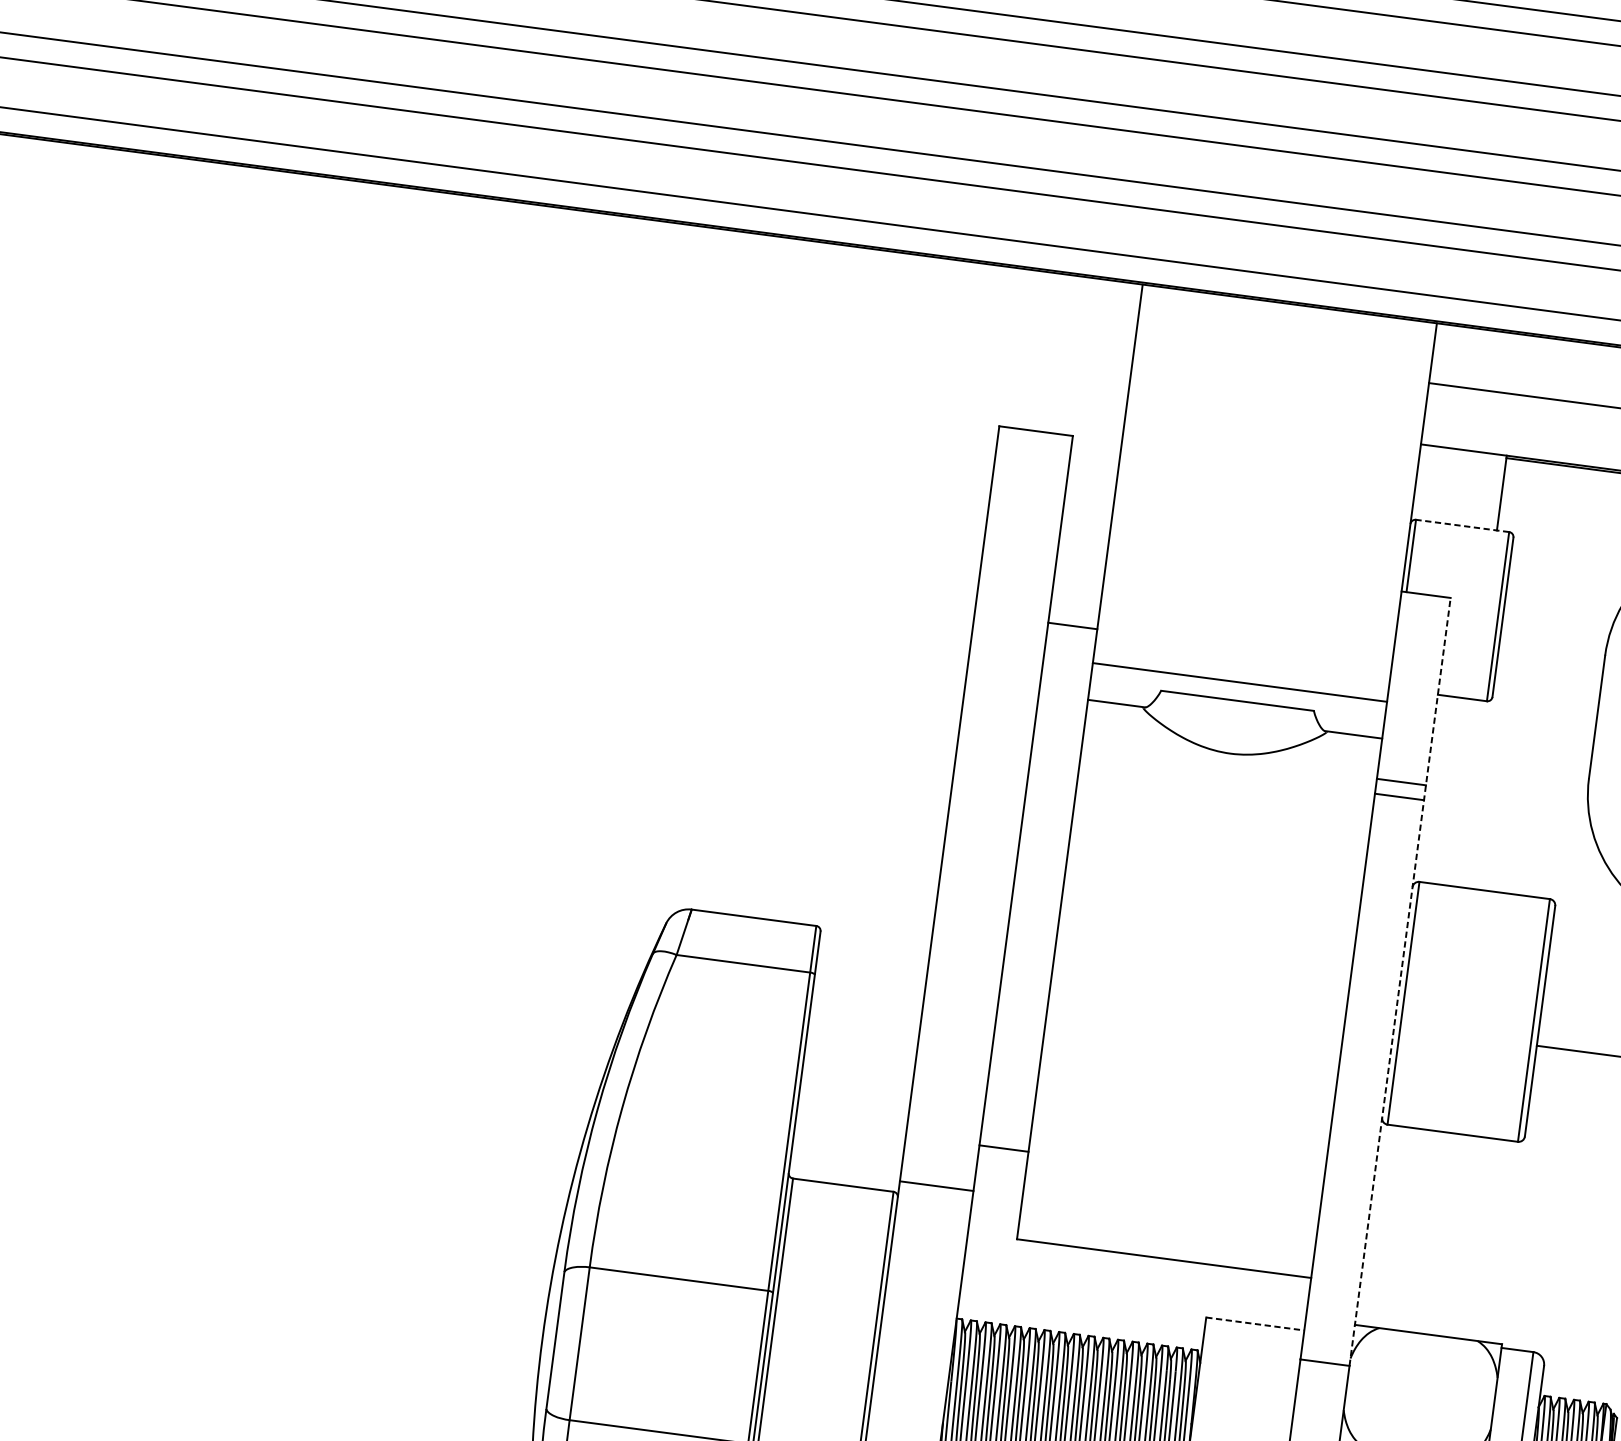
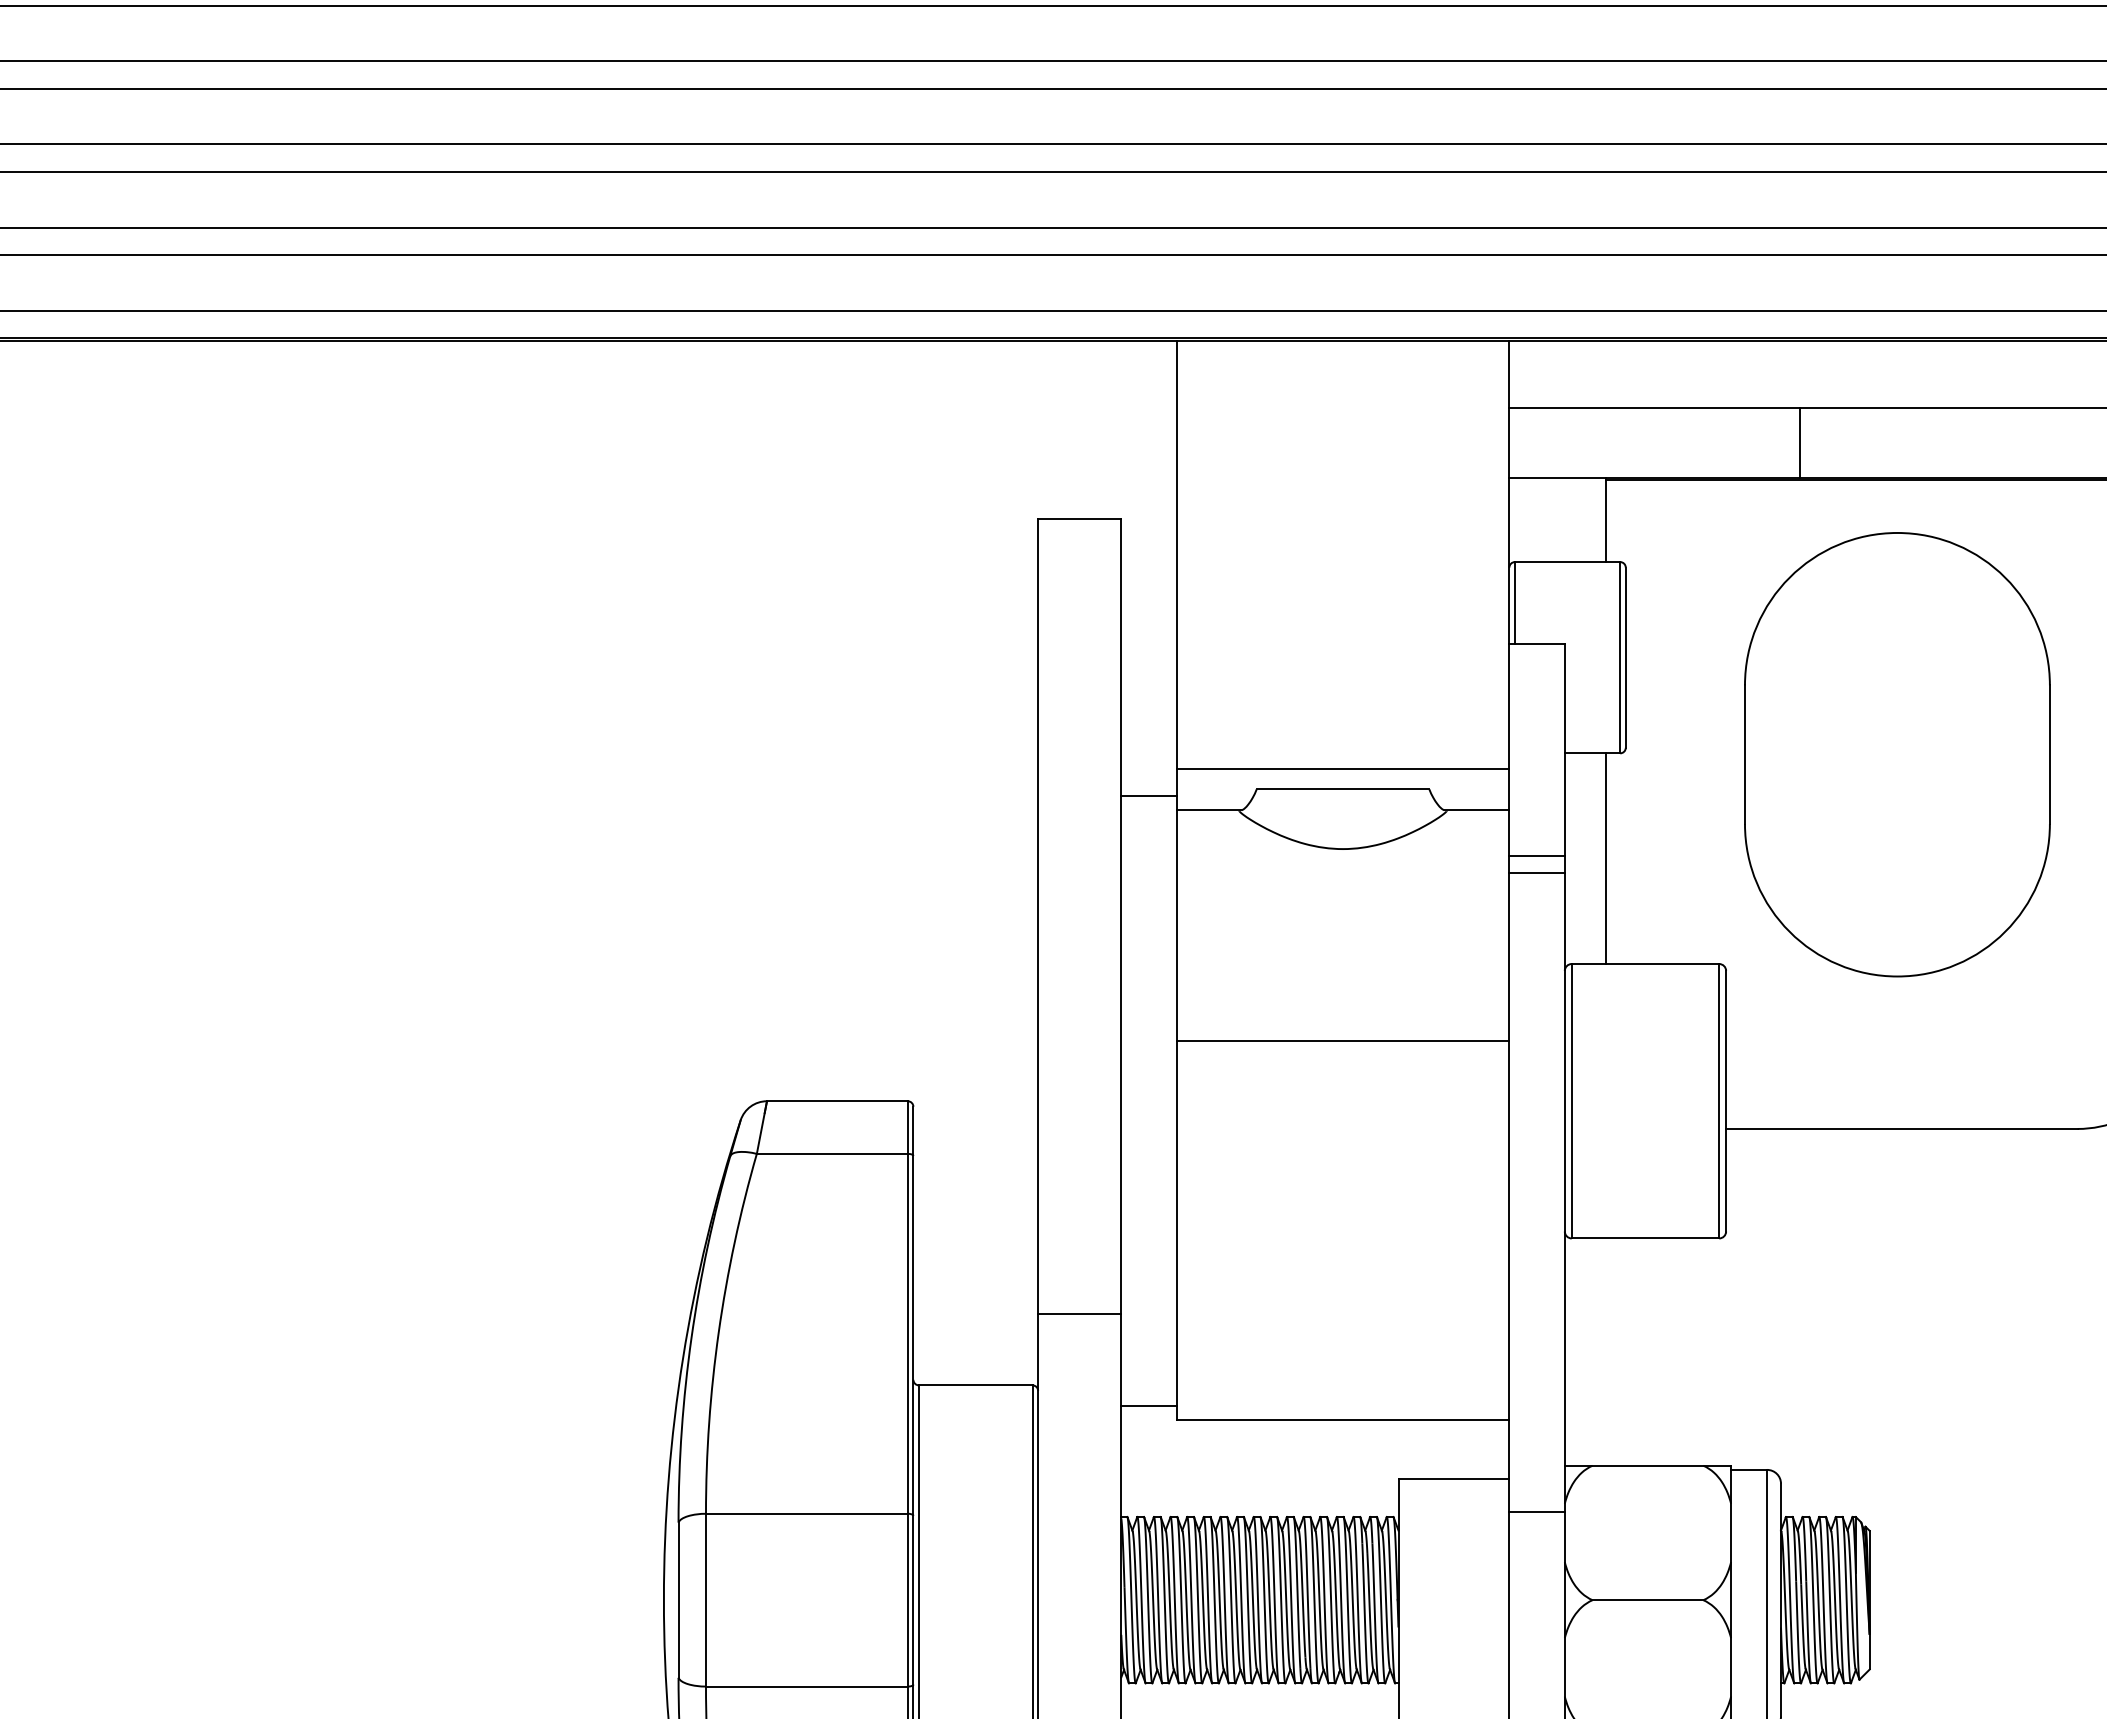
line: (1462, 526) -> (1567, 562), dashed -> solid
line: (1072, 626) -> (1148, 796), moved
line: (1462, 792) -> (1606, 858), added
line: (1207, 922) -> (1342, 1040), added
line: (1399, 981) -> (1564, 1077), dashed -> solid
line: (1003, 1148) -> (1148, 1406), moved
line: (936, 1185) -> (1079, 1313), moved
line: (1255, 1324) -> (1454, 1479), dashed -> solid

